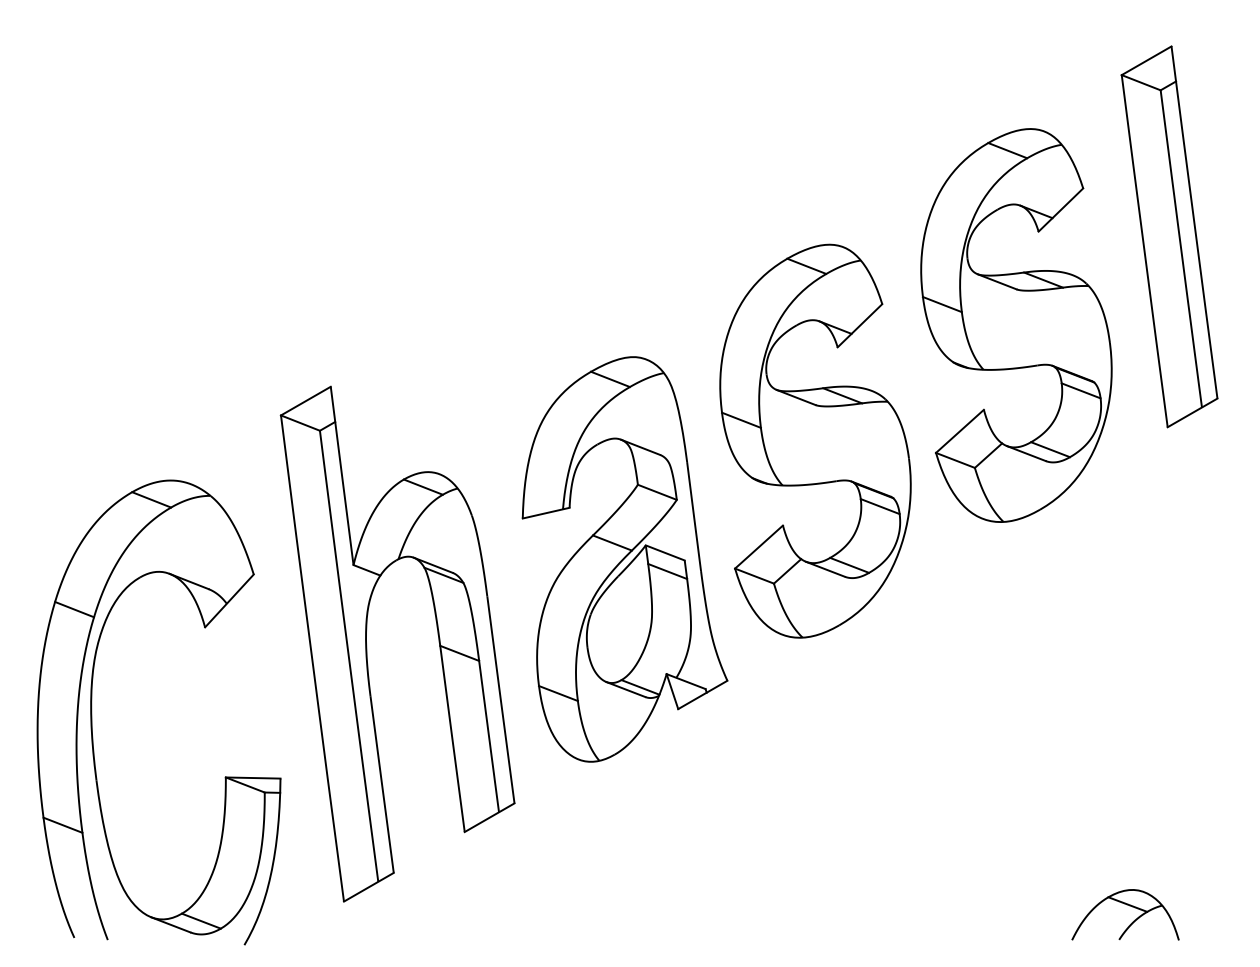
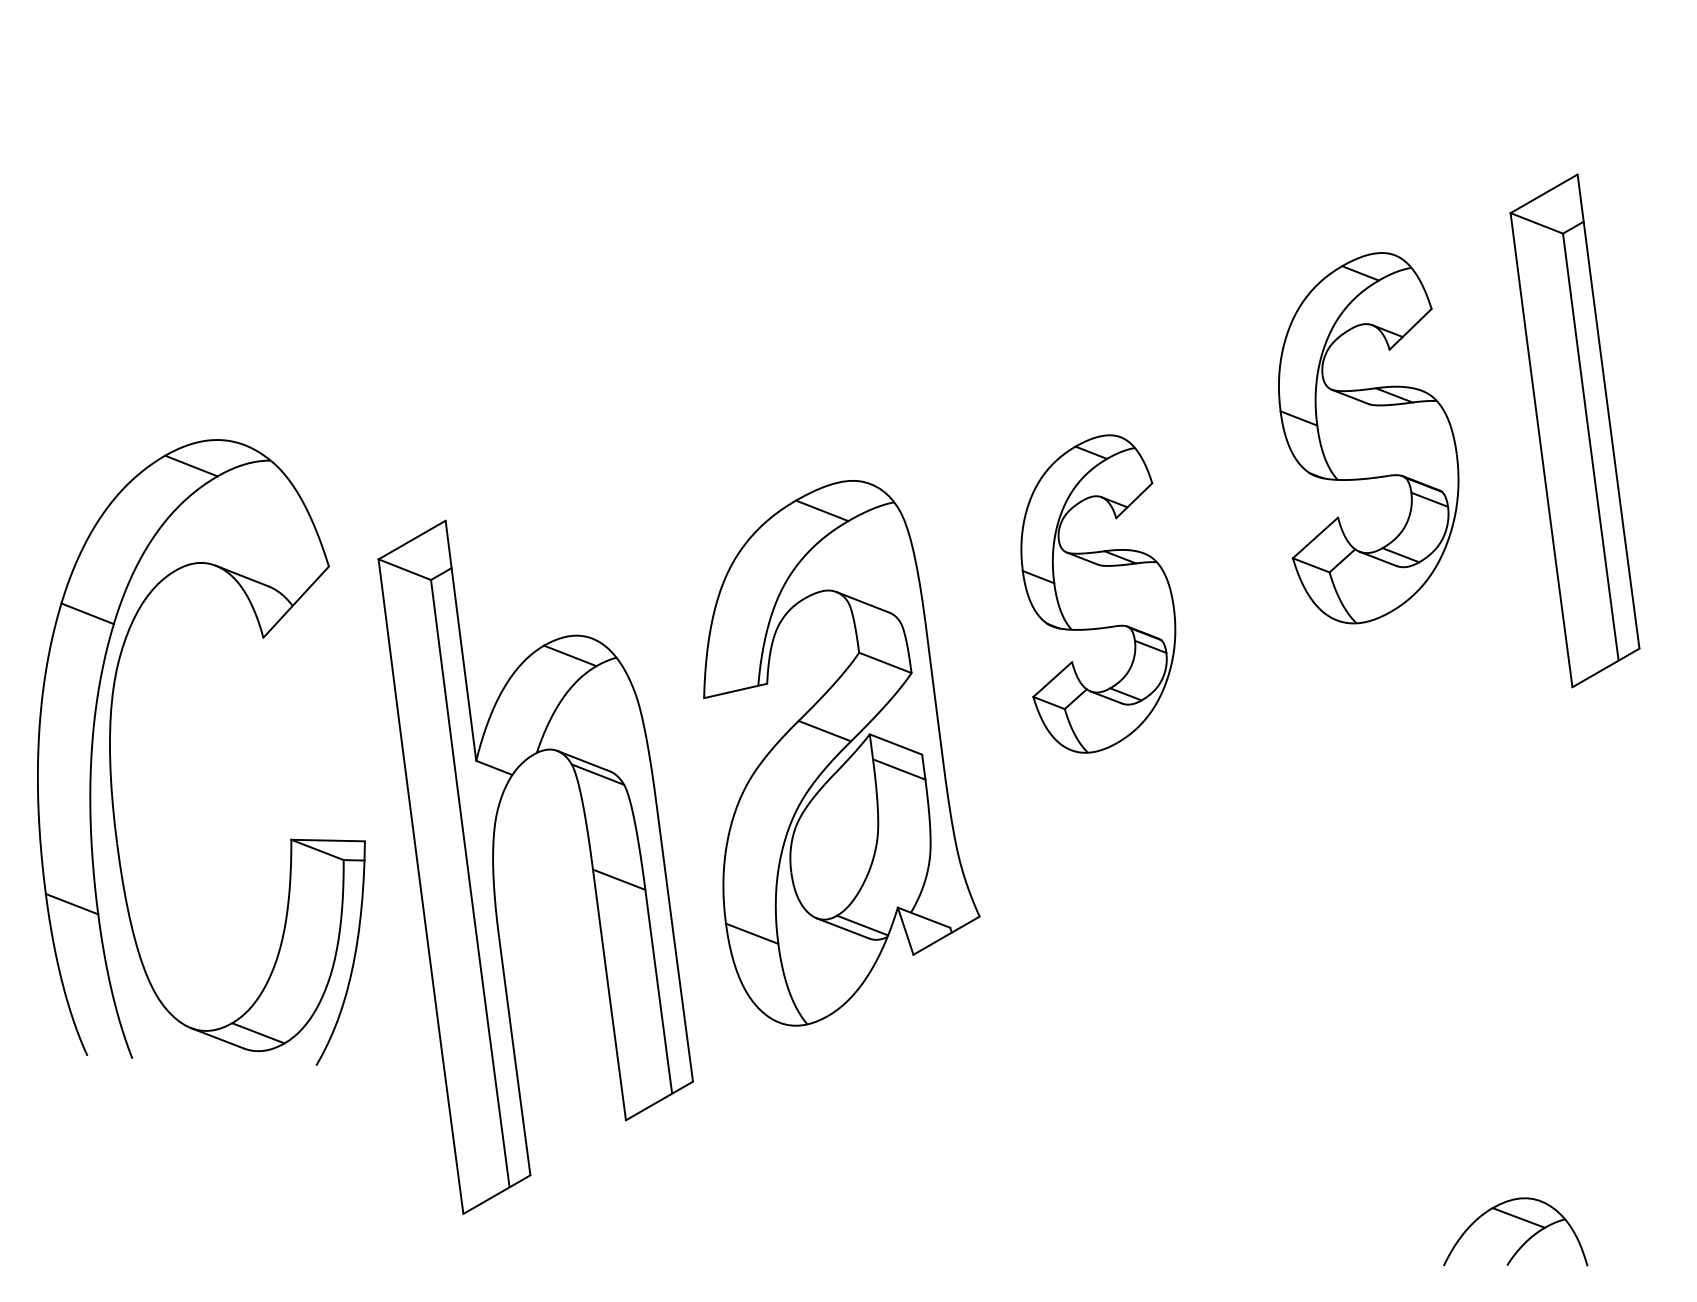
part: (1169, 236) -> (1574, 430), moved
part: (1016, 324) -> (1368, 437), size x0.7
part: (815, 440) -> (1098, 593), size x0.6
part: (92, 716) -> (111, 757), moved

